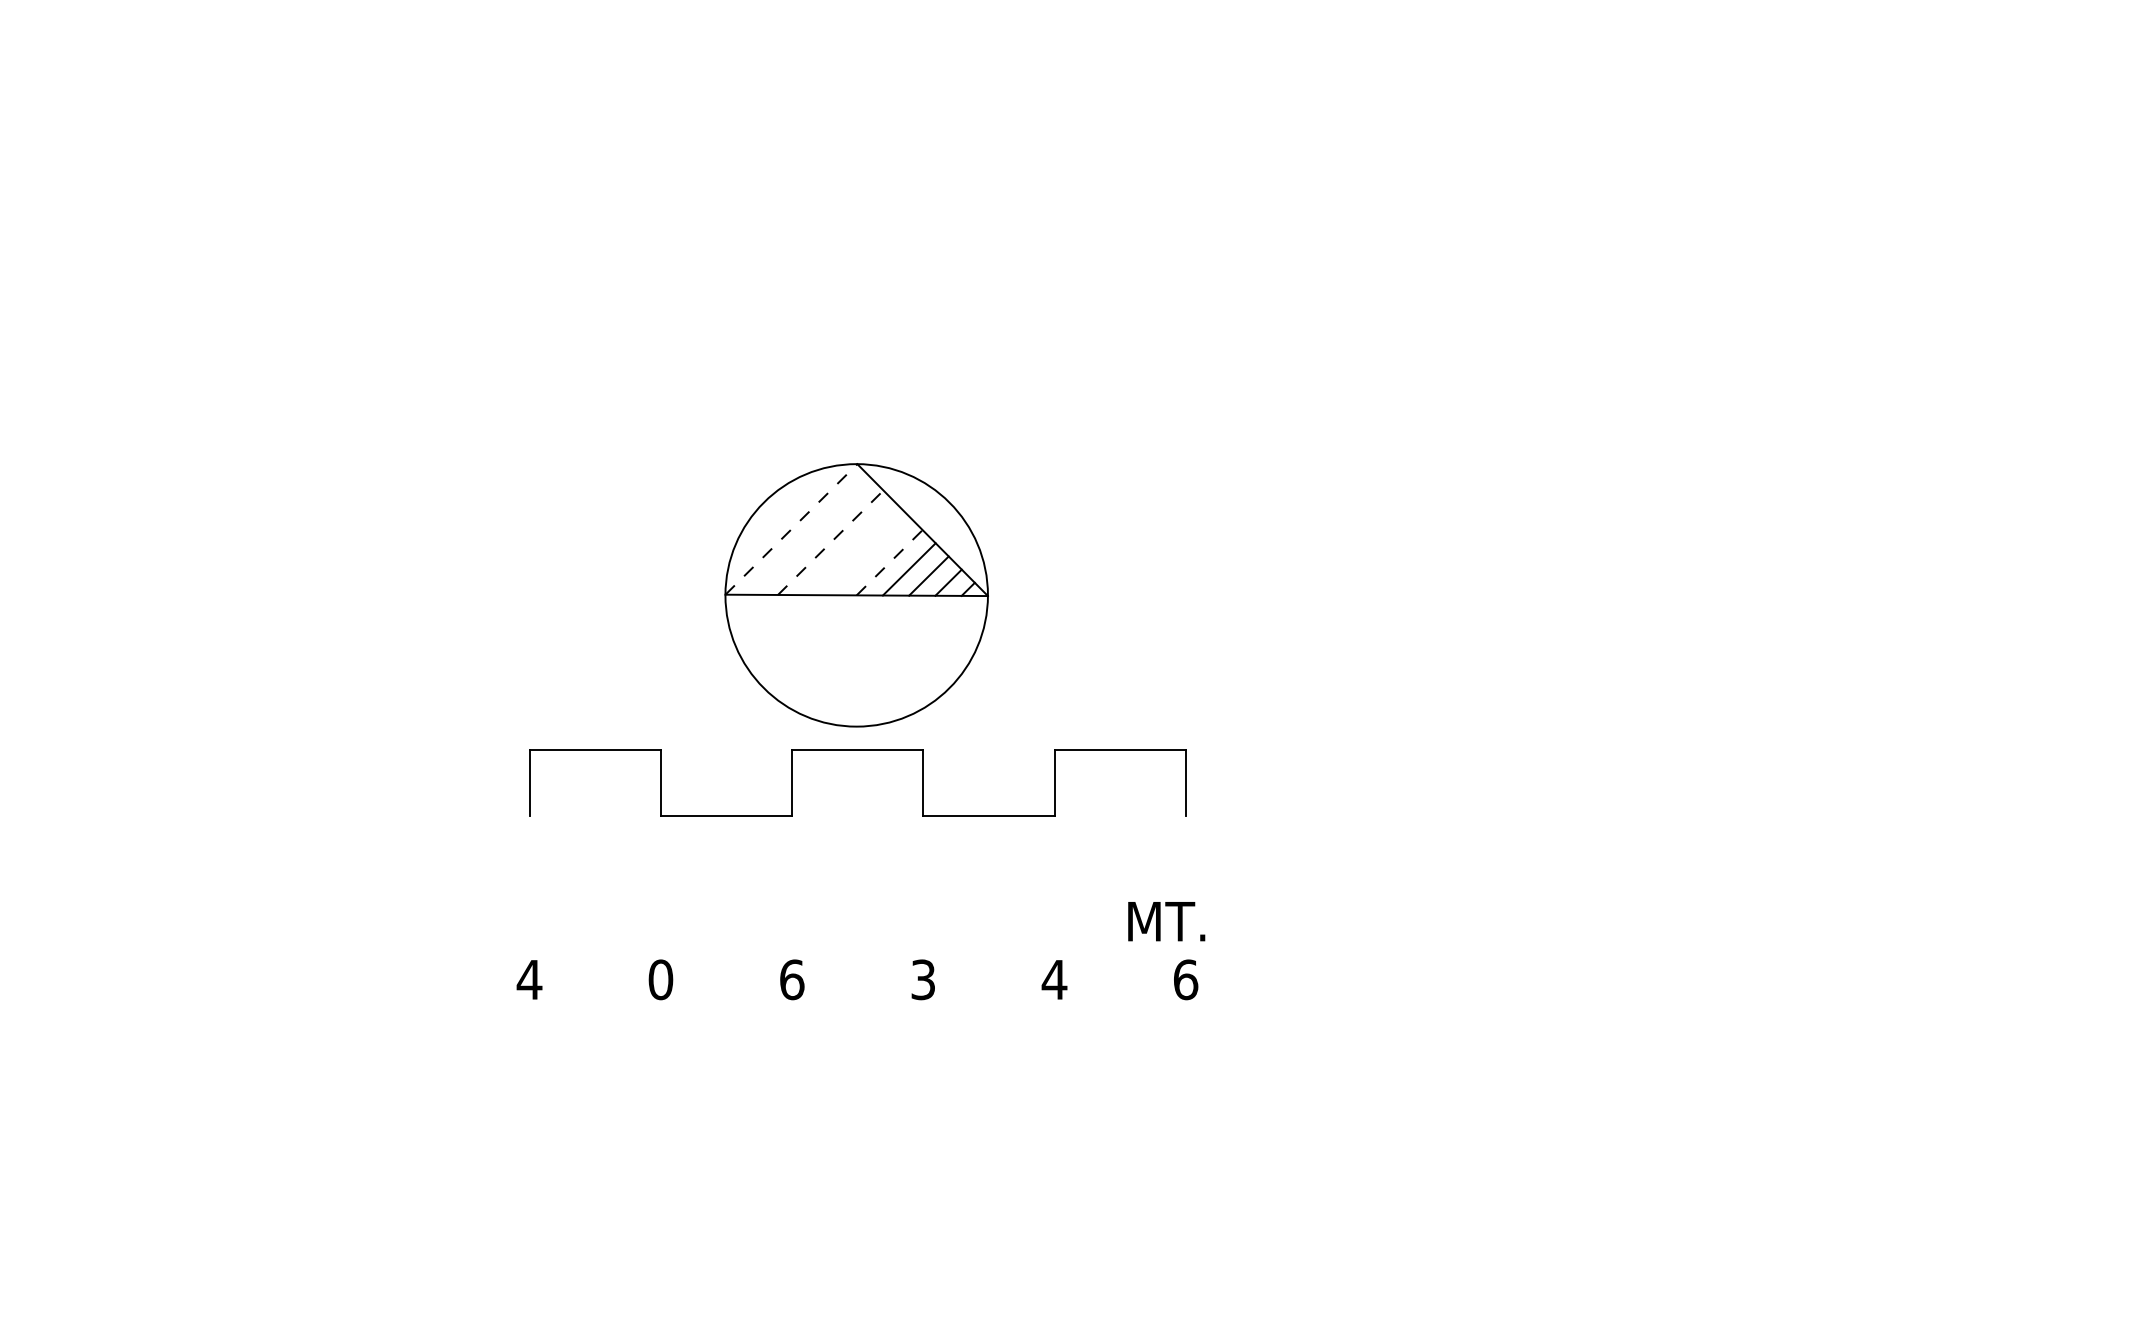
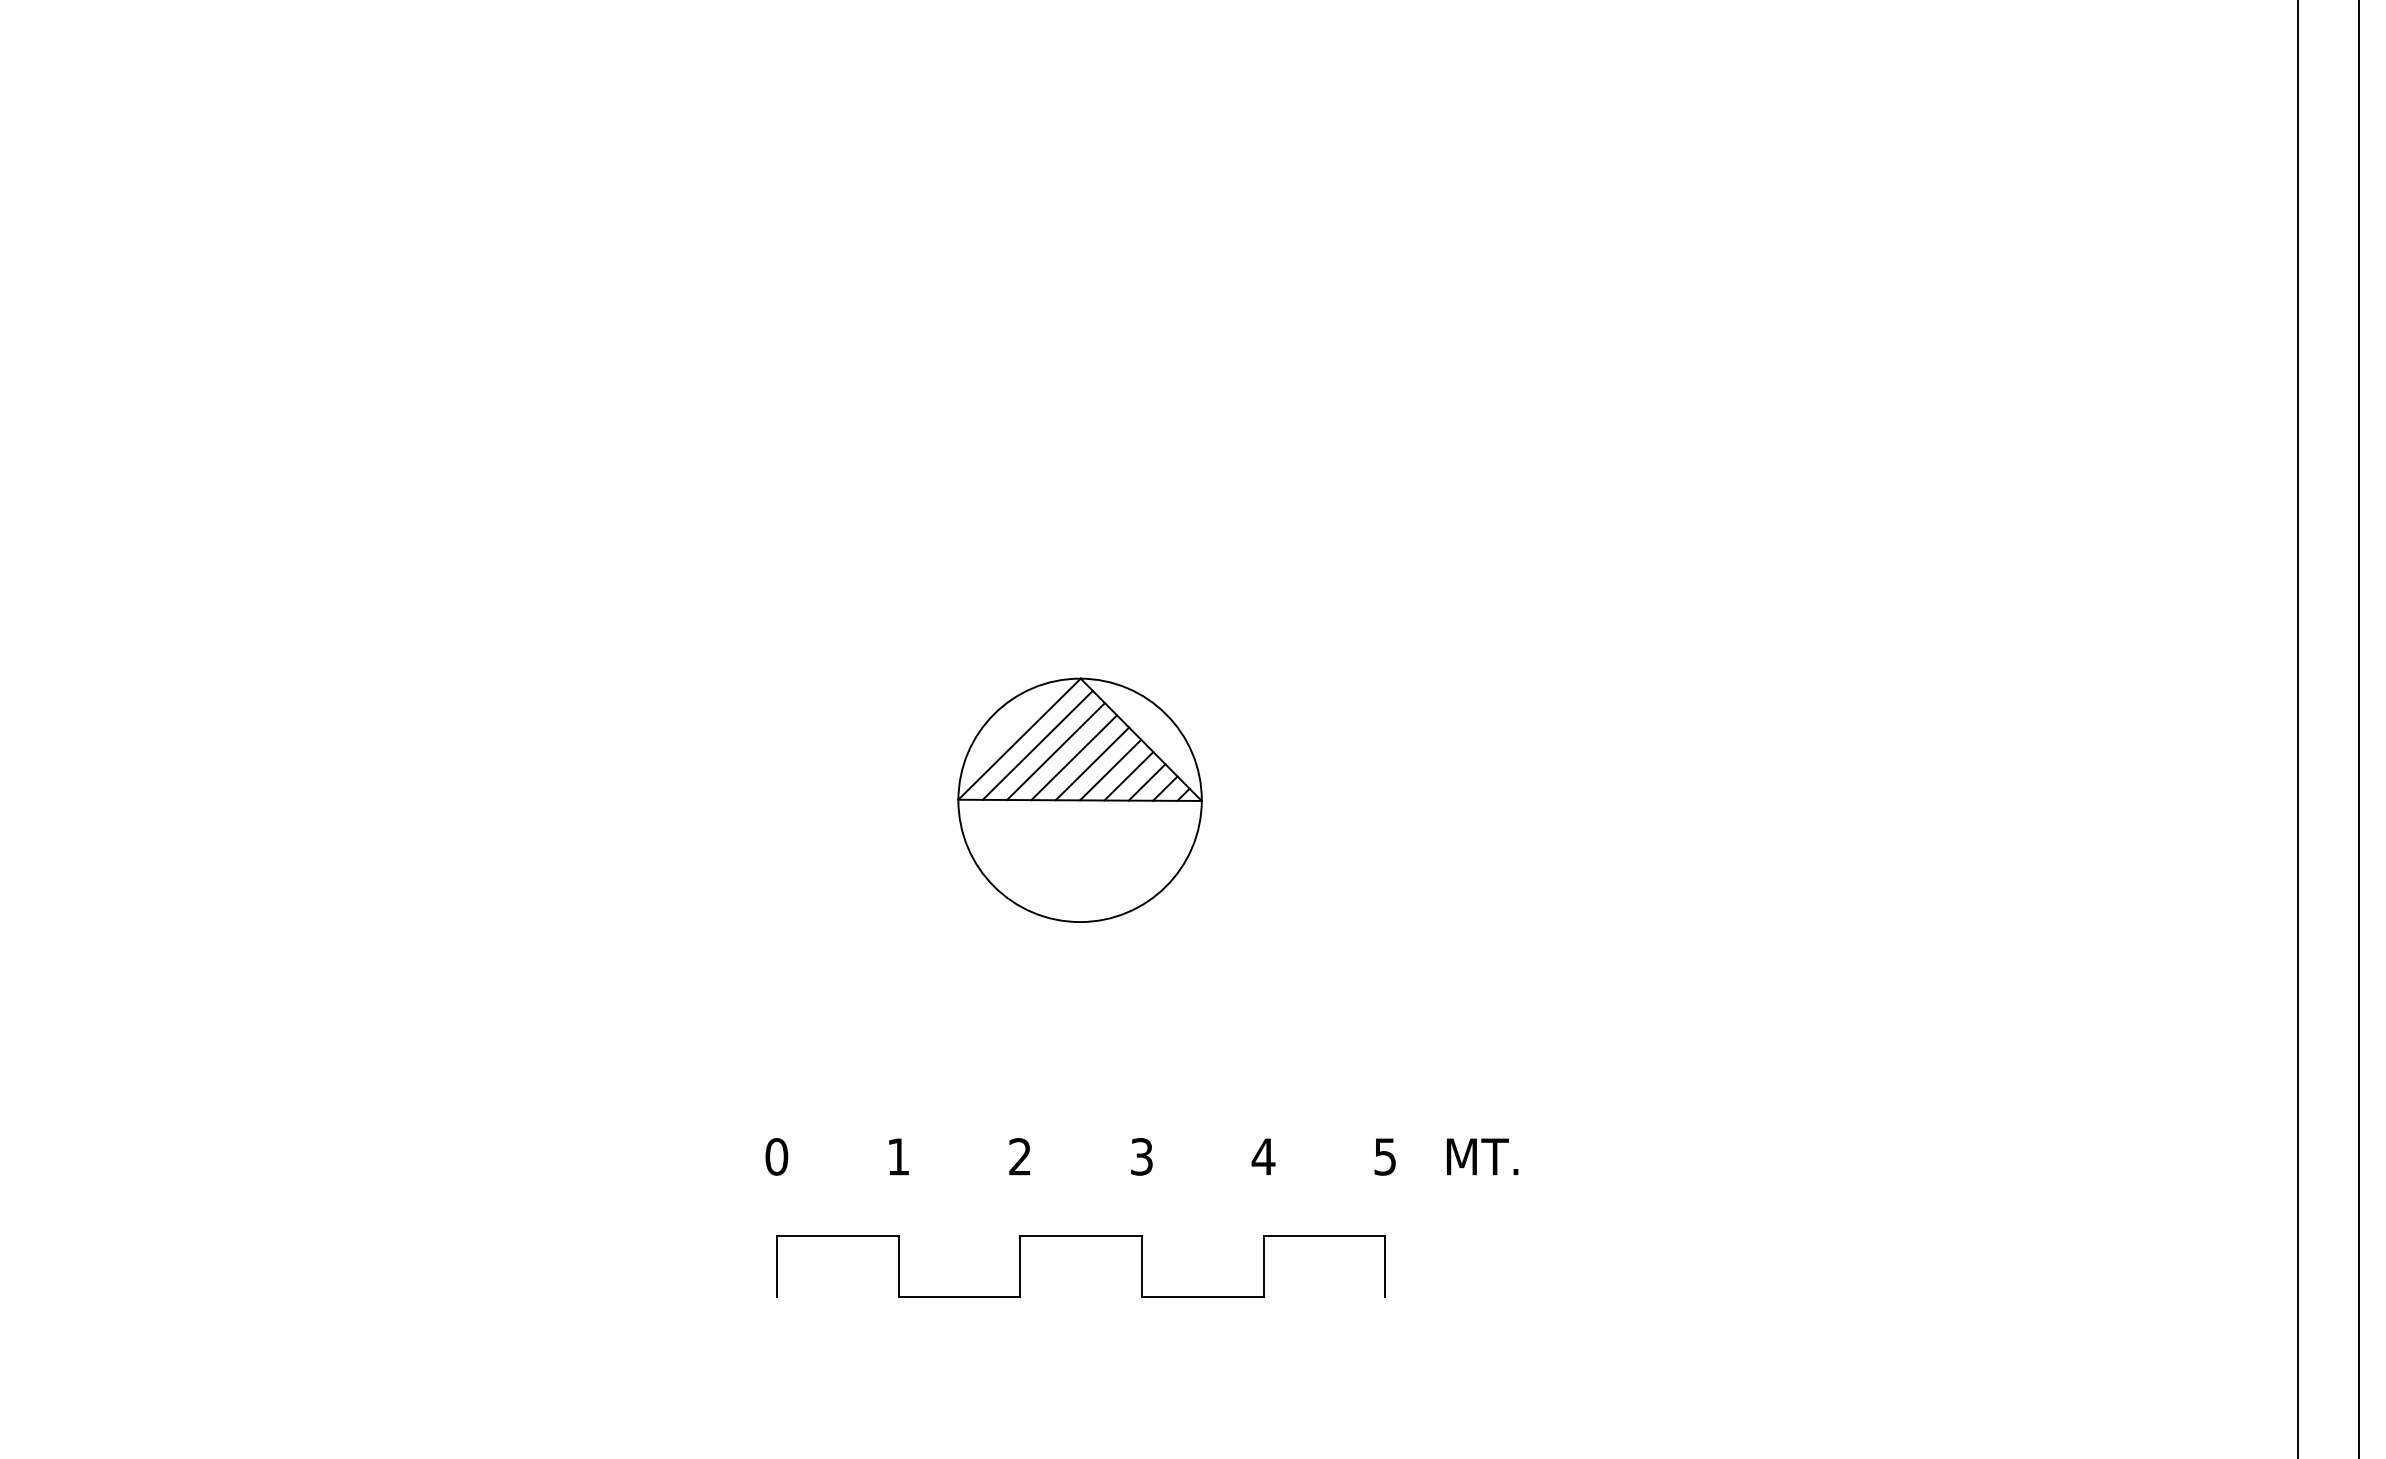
line: (791, 528) -> (1019, 738), dashed -> solid
line: (810, 535) -> (1037, 744), added
line: (831, 542) -> (1056, 751), dashed -> solid
line: (850, 549) -> (1074, 757), added
line: (870, 555) -> (1092, 763), added
line: (890, 562) -> (1111, 769), dashed -> solid
part: (857, 750) -> (1080, 1236), moved
text: (1166, 921) -> (1482, 1156), moved
text: (529, 979) -> (776, 1156), 4 -> 0
text: (660, 979) -> (898, 1156), 0 -> 1
text: (792, 979) -> (1020, 1156), 6 -> 2
text: (1186, 979) -> (1385, 1156), 6 -> 5

